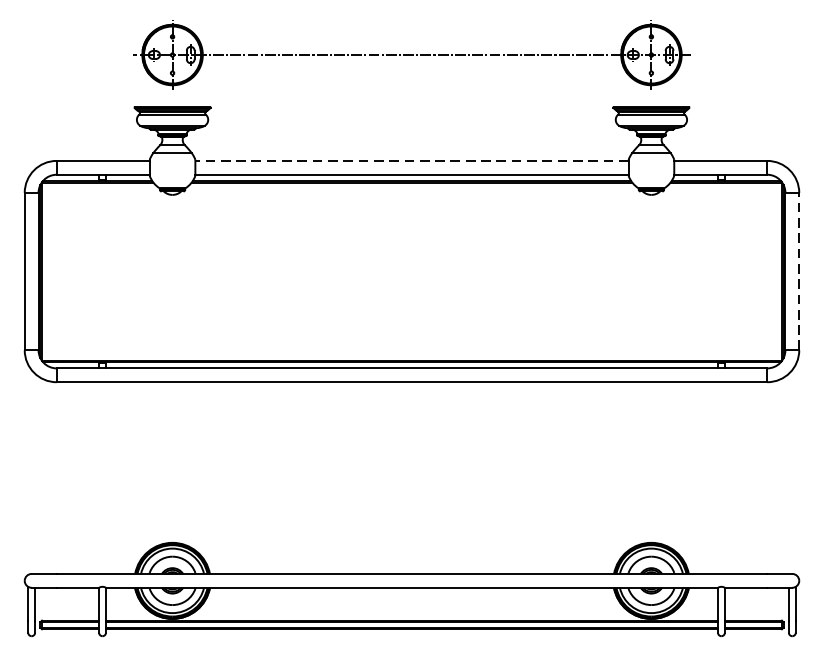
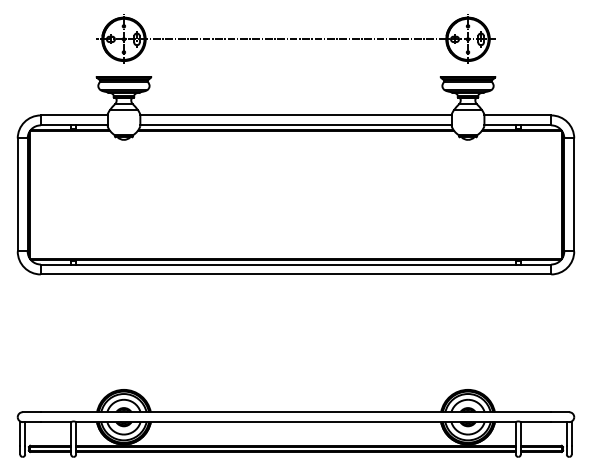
line: (411, 160) -> (295, 115), dashed -> solid
line: (799, 270) -> (574, 194), dashed -> solid

